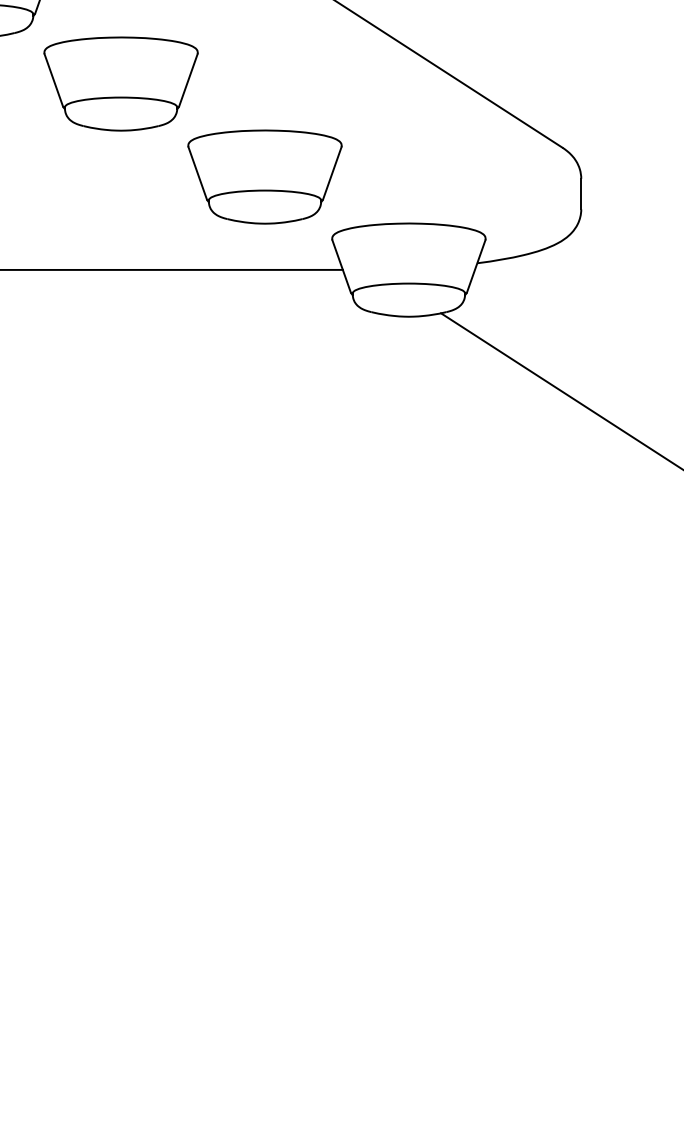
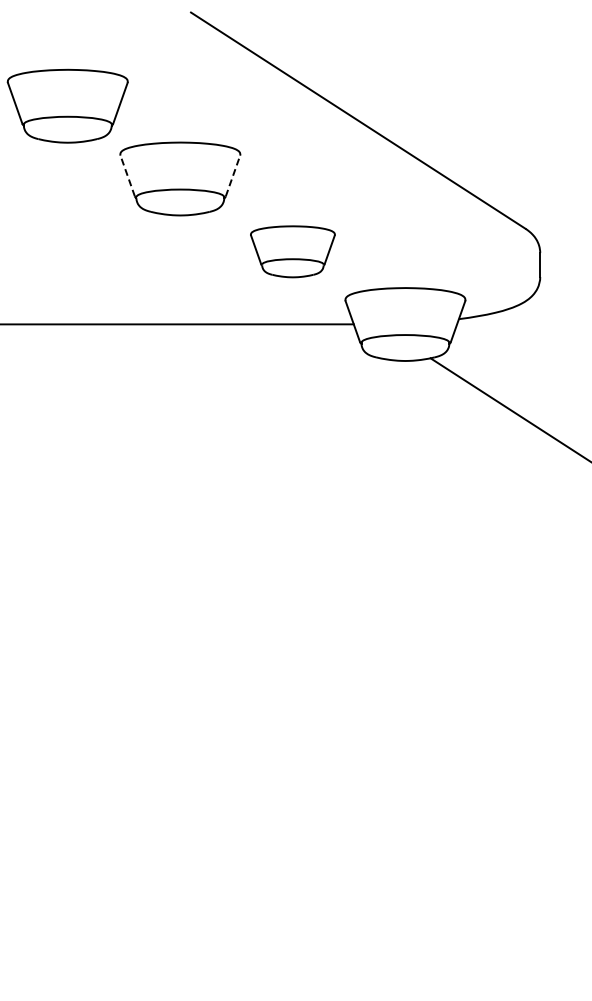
line: (53, 80) -> (127, 176), solid -> dashed
line: (187, 80) -> (232, 176), solid -> dashed
part: (264, 176) -> (292, 251), size x0.7

